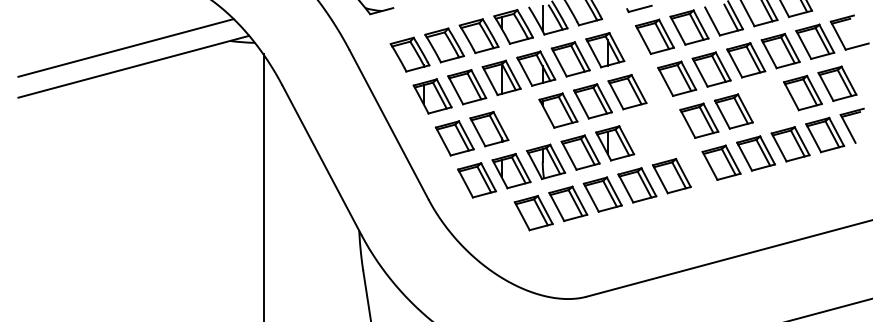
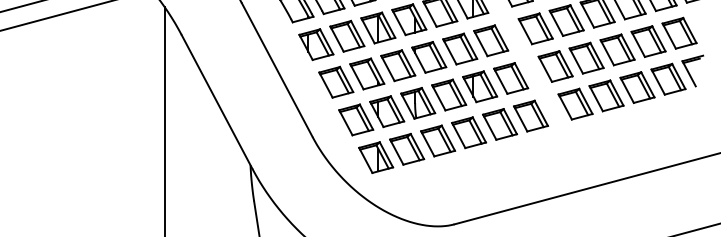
part: (768, 102) -> (617, 50), added
part: (523, 119) -> (397, 65), added
part: (649, 134) -> (510, 78), added
part: (499, 222) -> (376, 157), added

